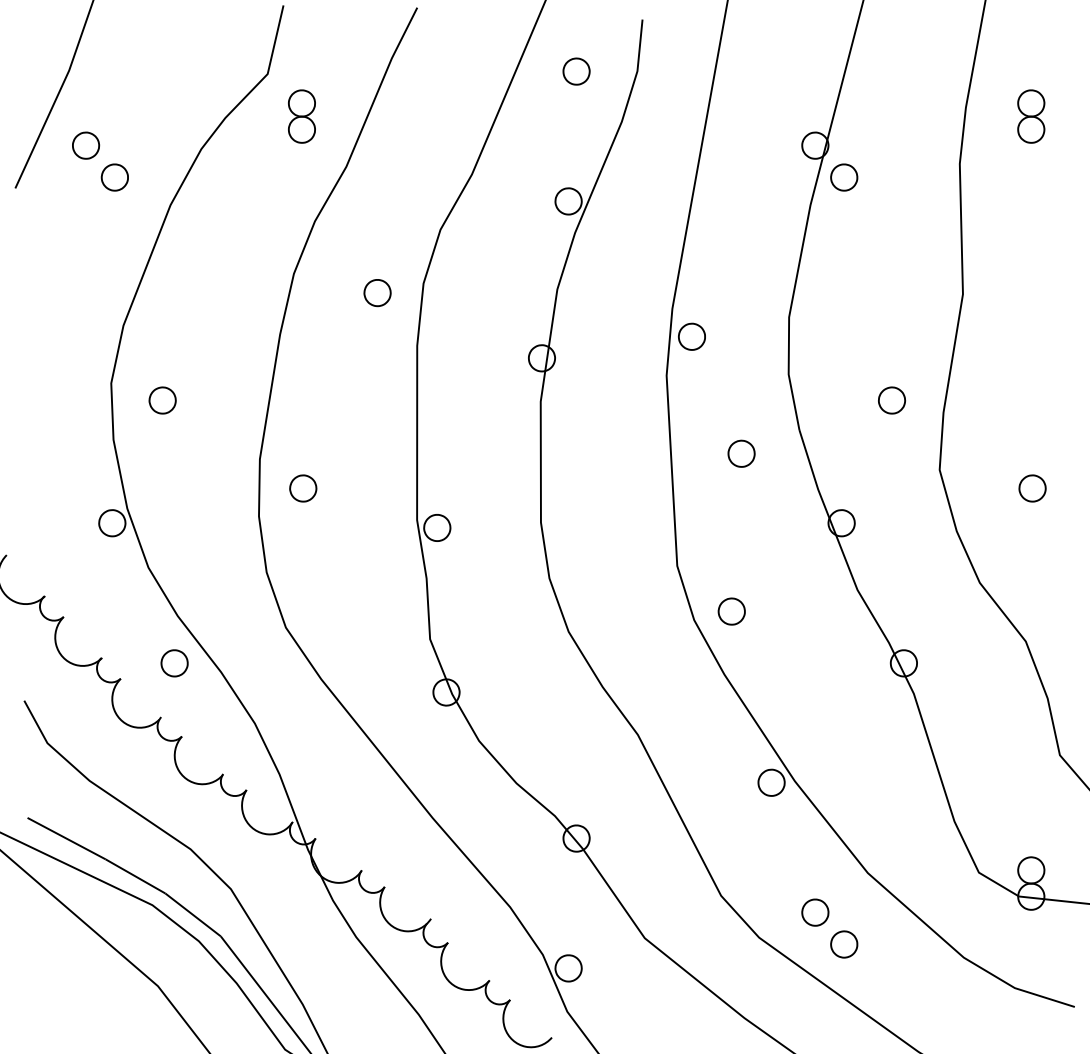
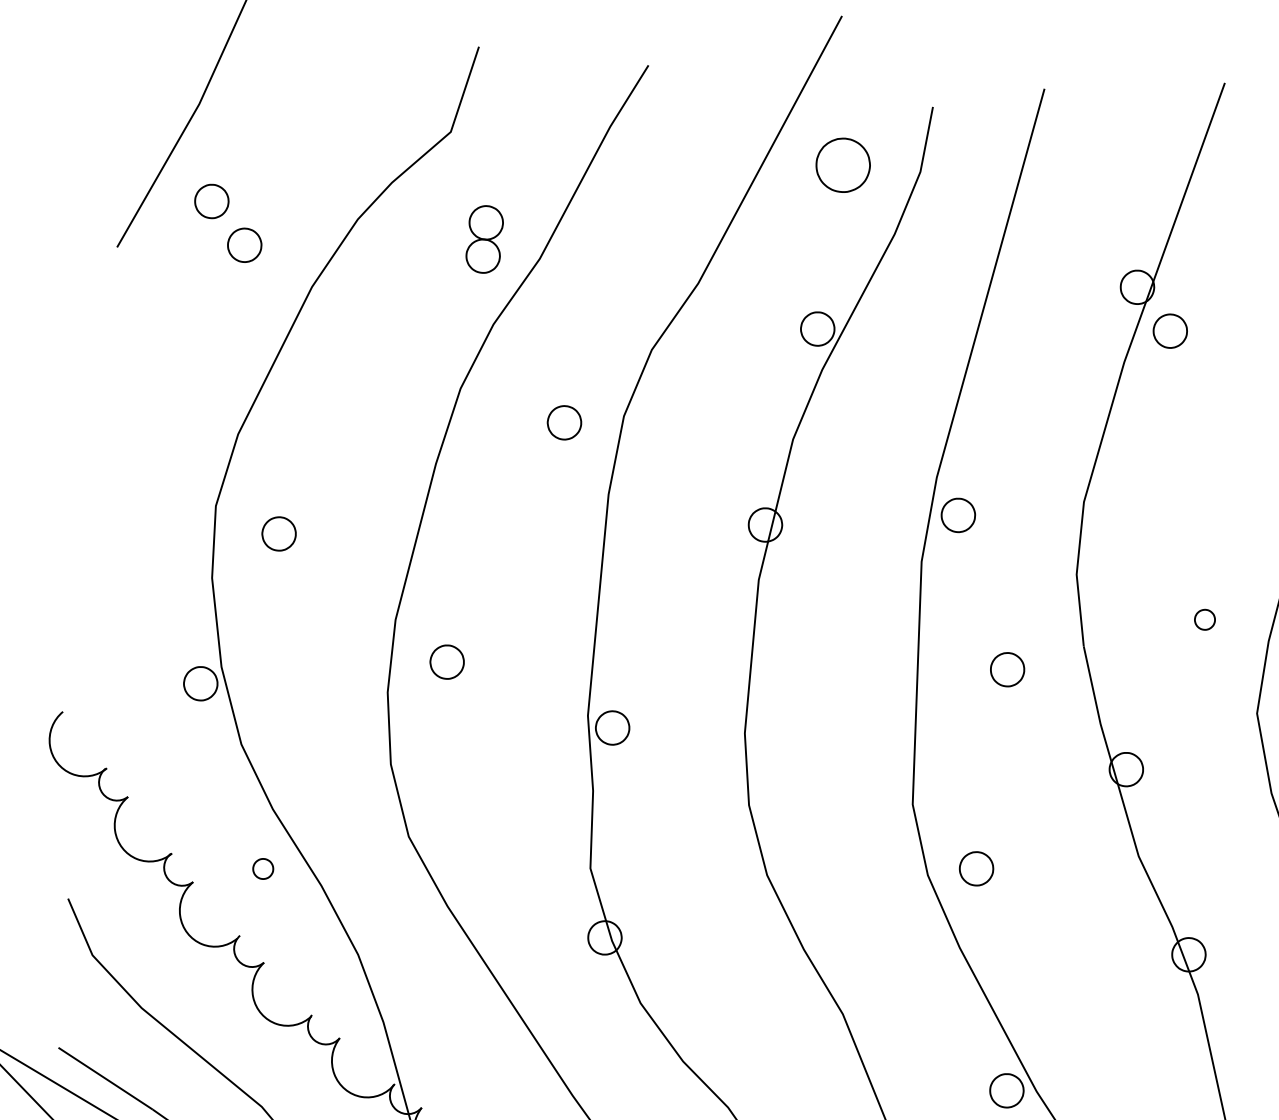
part: (576, 71) -> (843, 165), size x1.6
part: (301, 116) -> (484, 239), moved
part: (892, 400) -> (1205, 619), size x0.6
part: (174, 663) -> (263, 869), size x0.6

